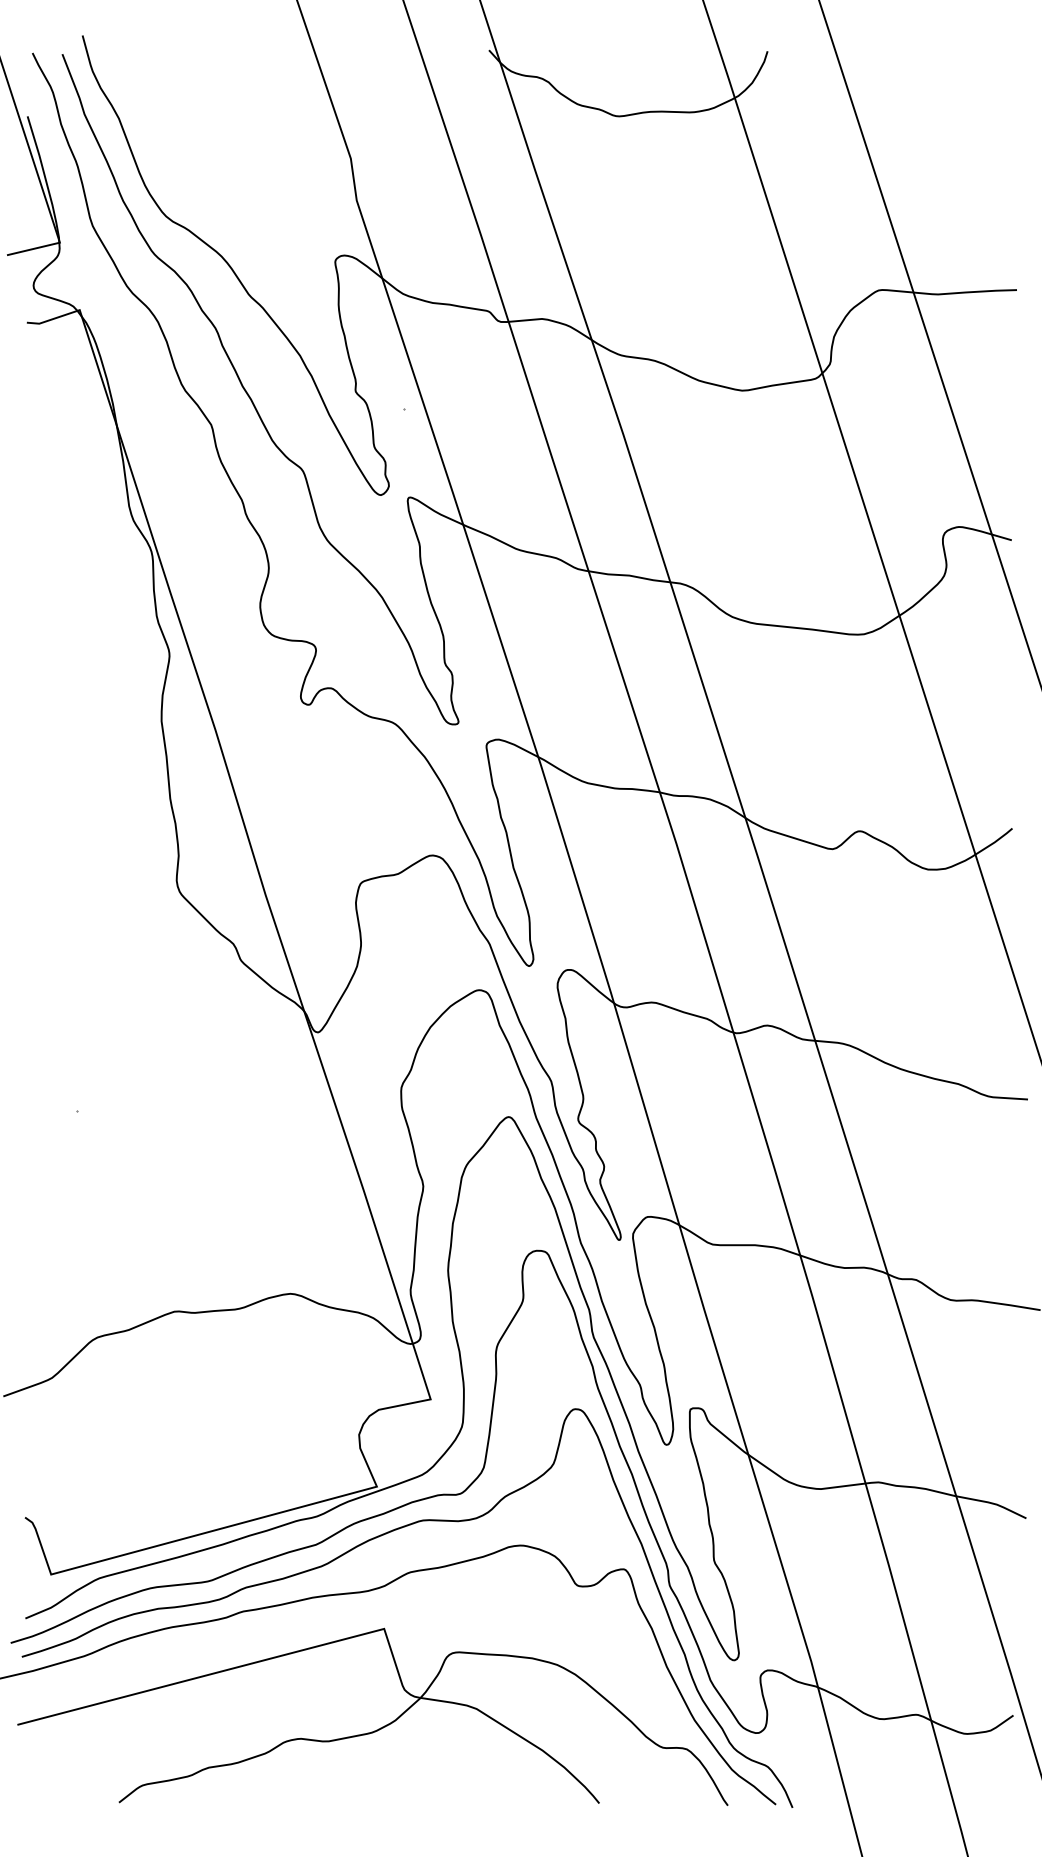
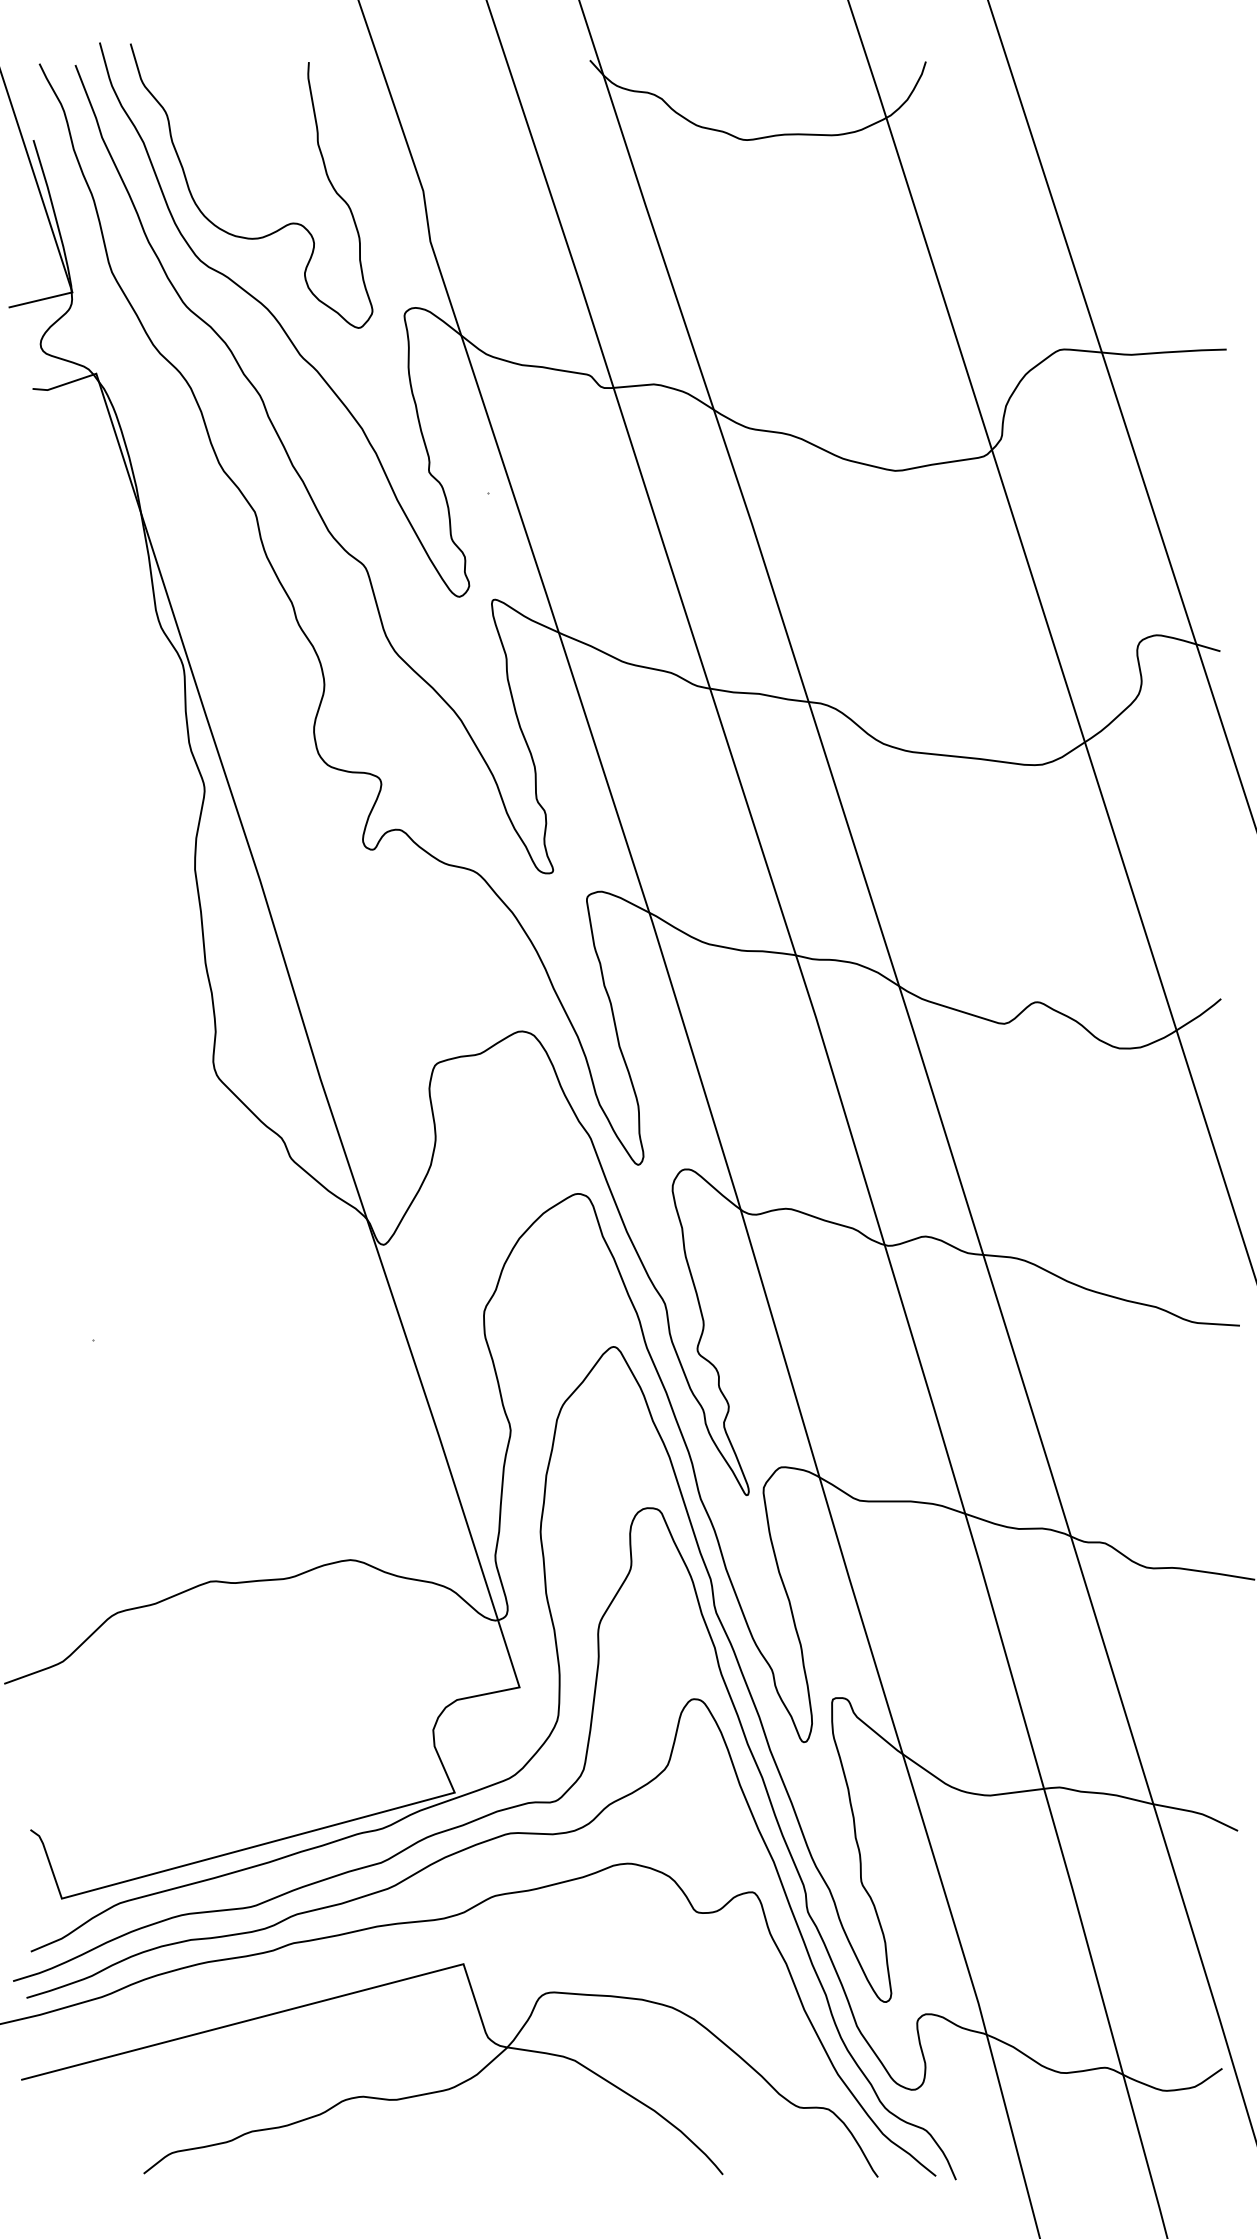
curve: (227, 191) -> (274, 230), added

